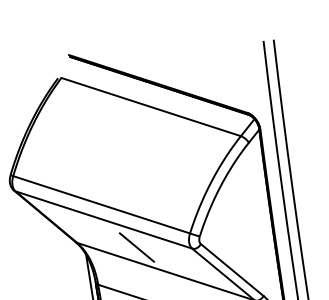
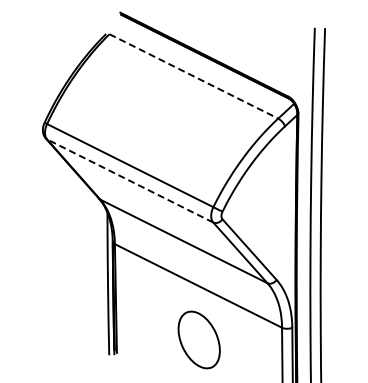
line: (151, 107) -> (194, 76), solid -> dashed
line: (104, 220) -> (130, 181), solid -> dashed
line: (136, 246) -> (158, 212), removed

